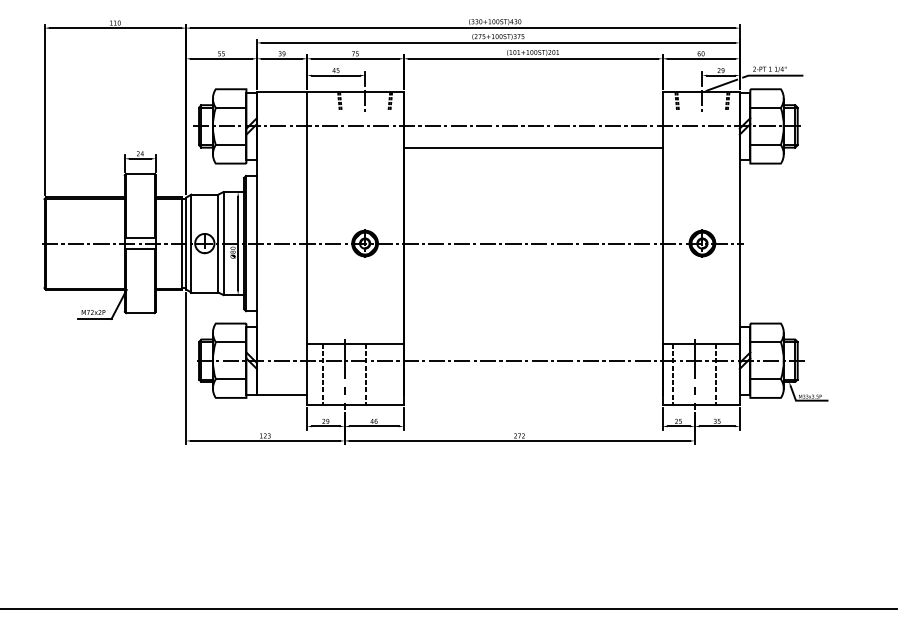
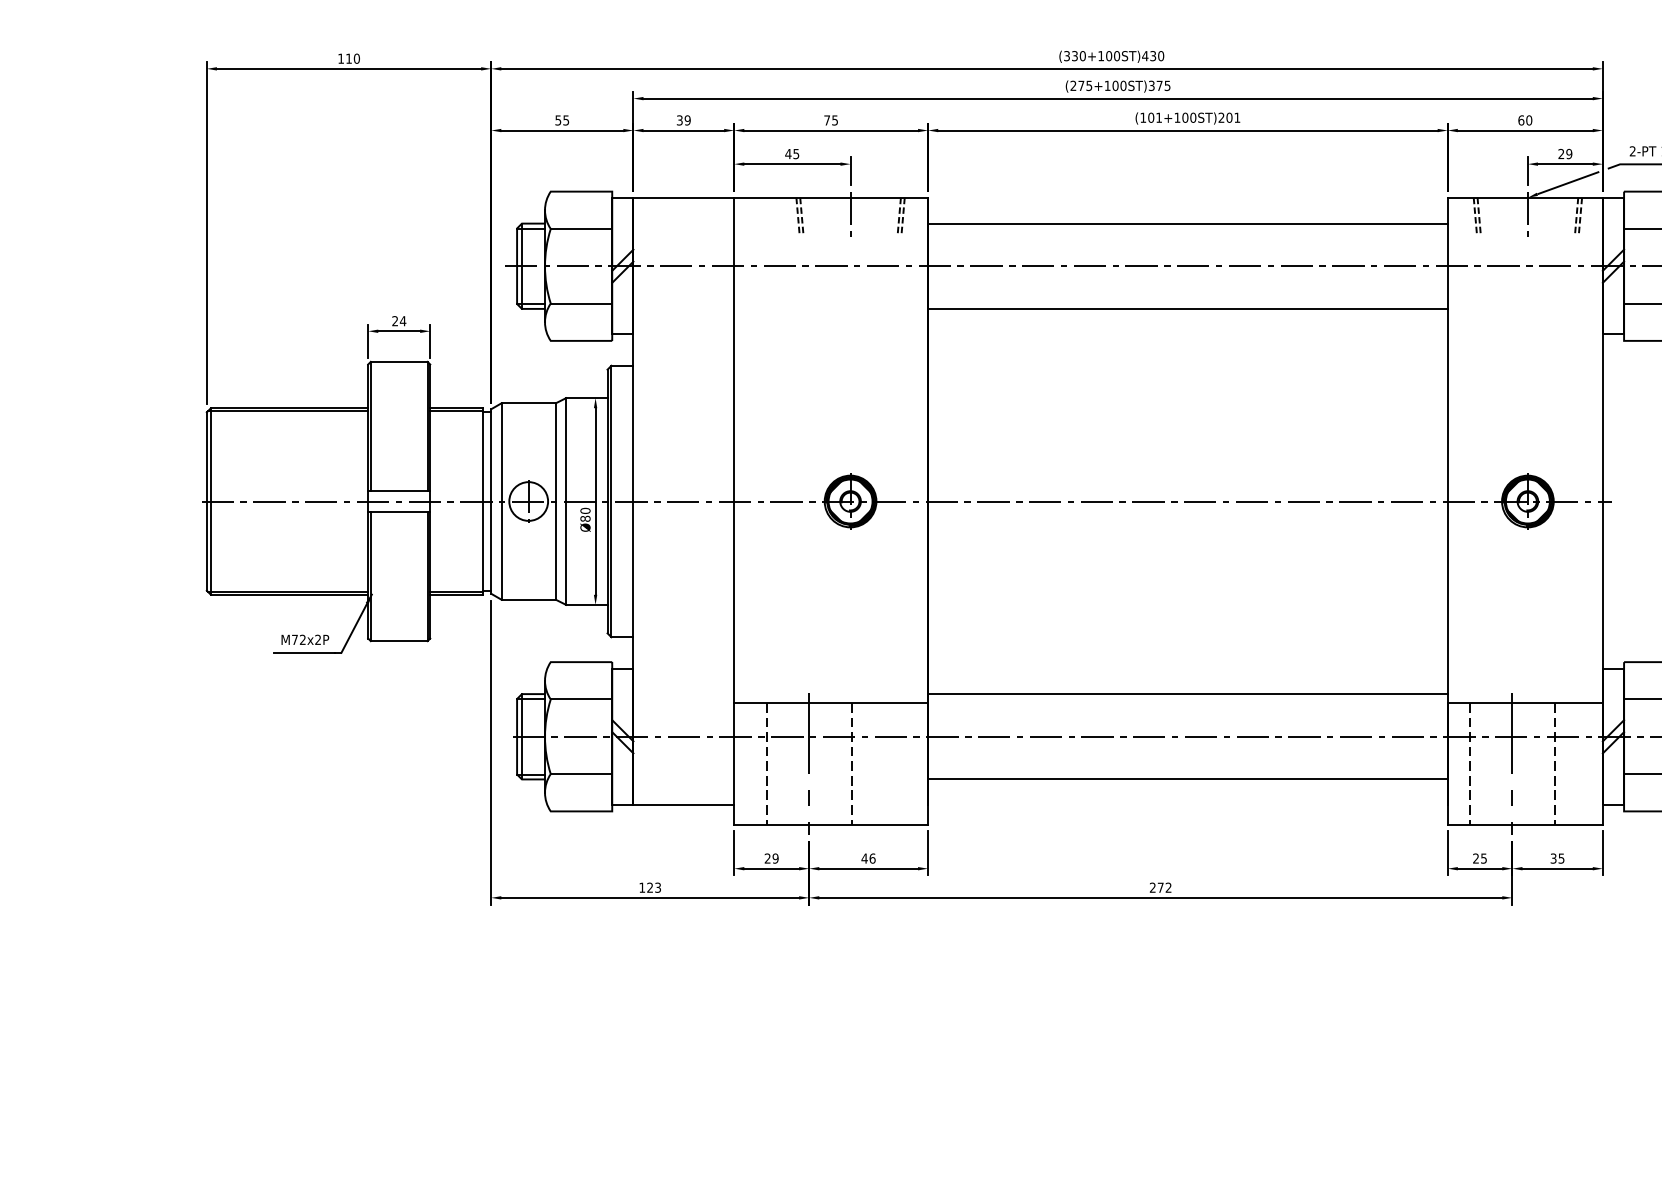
line: (532, 105) -> (1186, 224), added
line: (532, 339) -> (1186, 694), added
line: (532, 381) -> (1186, 778), added

